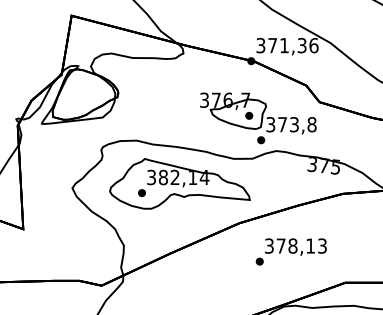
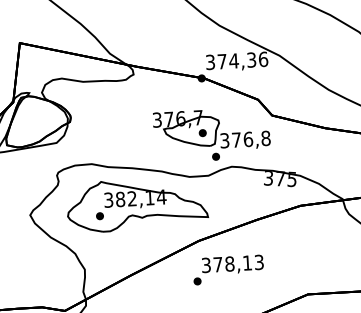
text: (284, 45) -> (234, 60), 371,36 -> 374,36
text: (294, 124) -> (248, 139), 373,8 -> 376,8
text: (290, 251) -> (227, 269), moved

